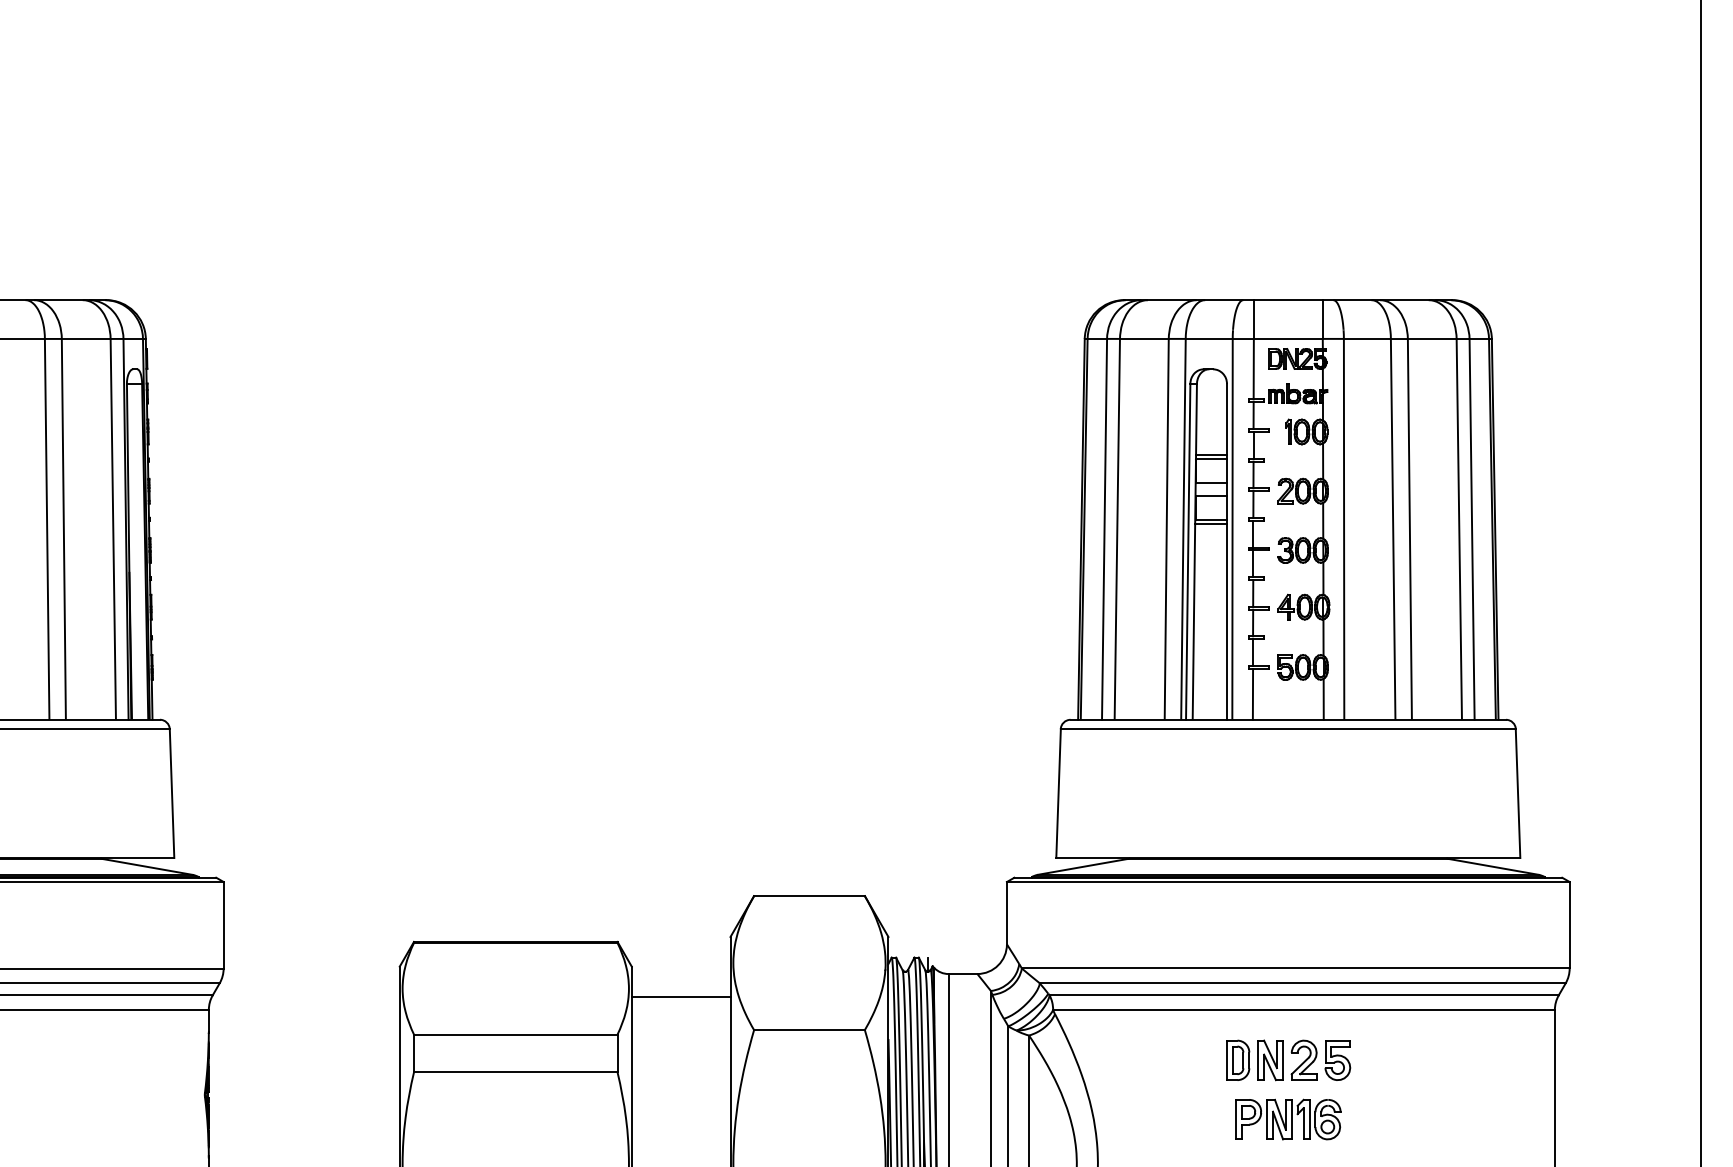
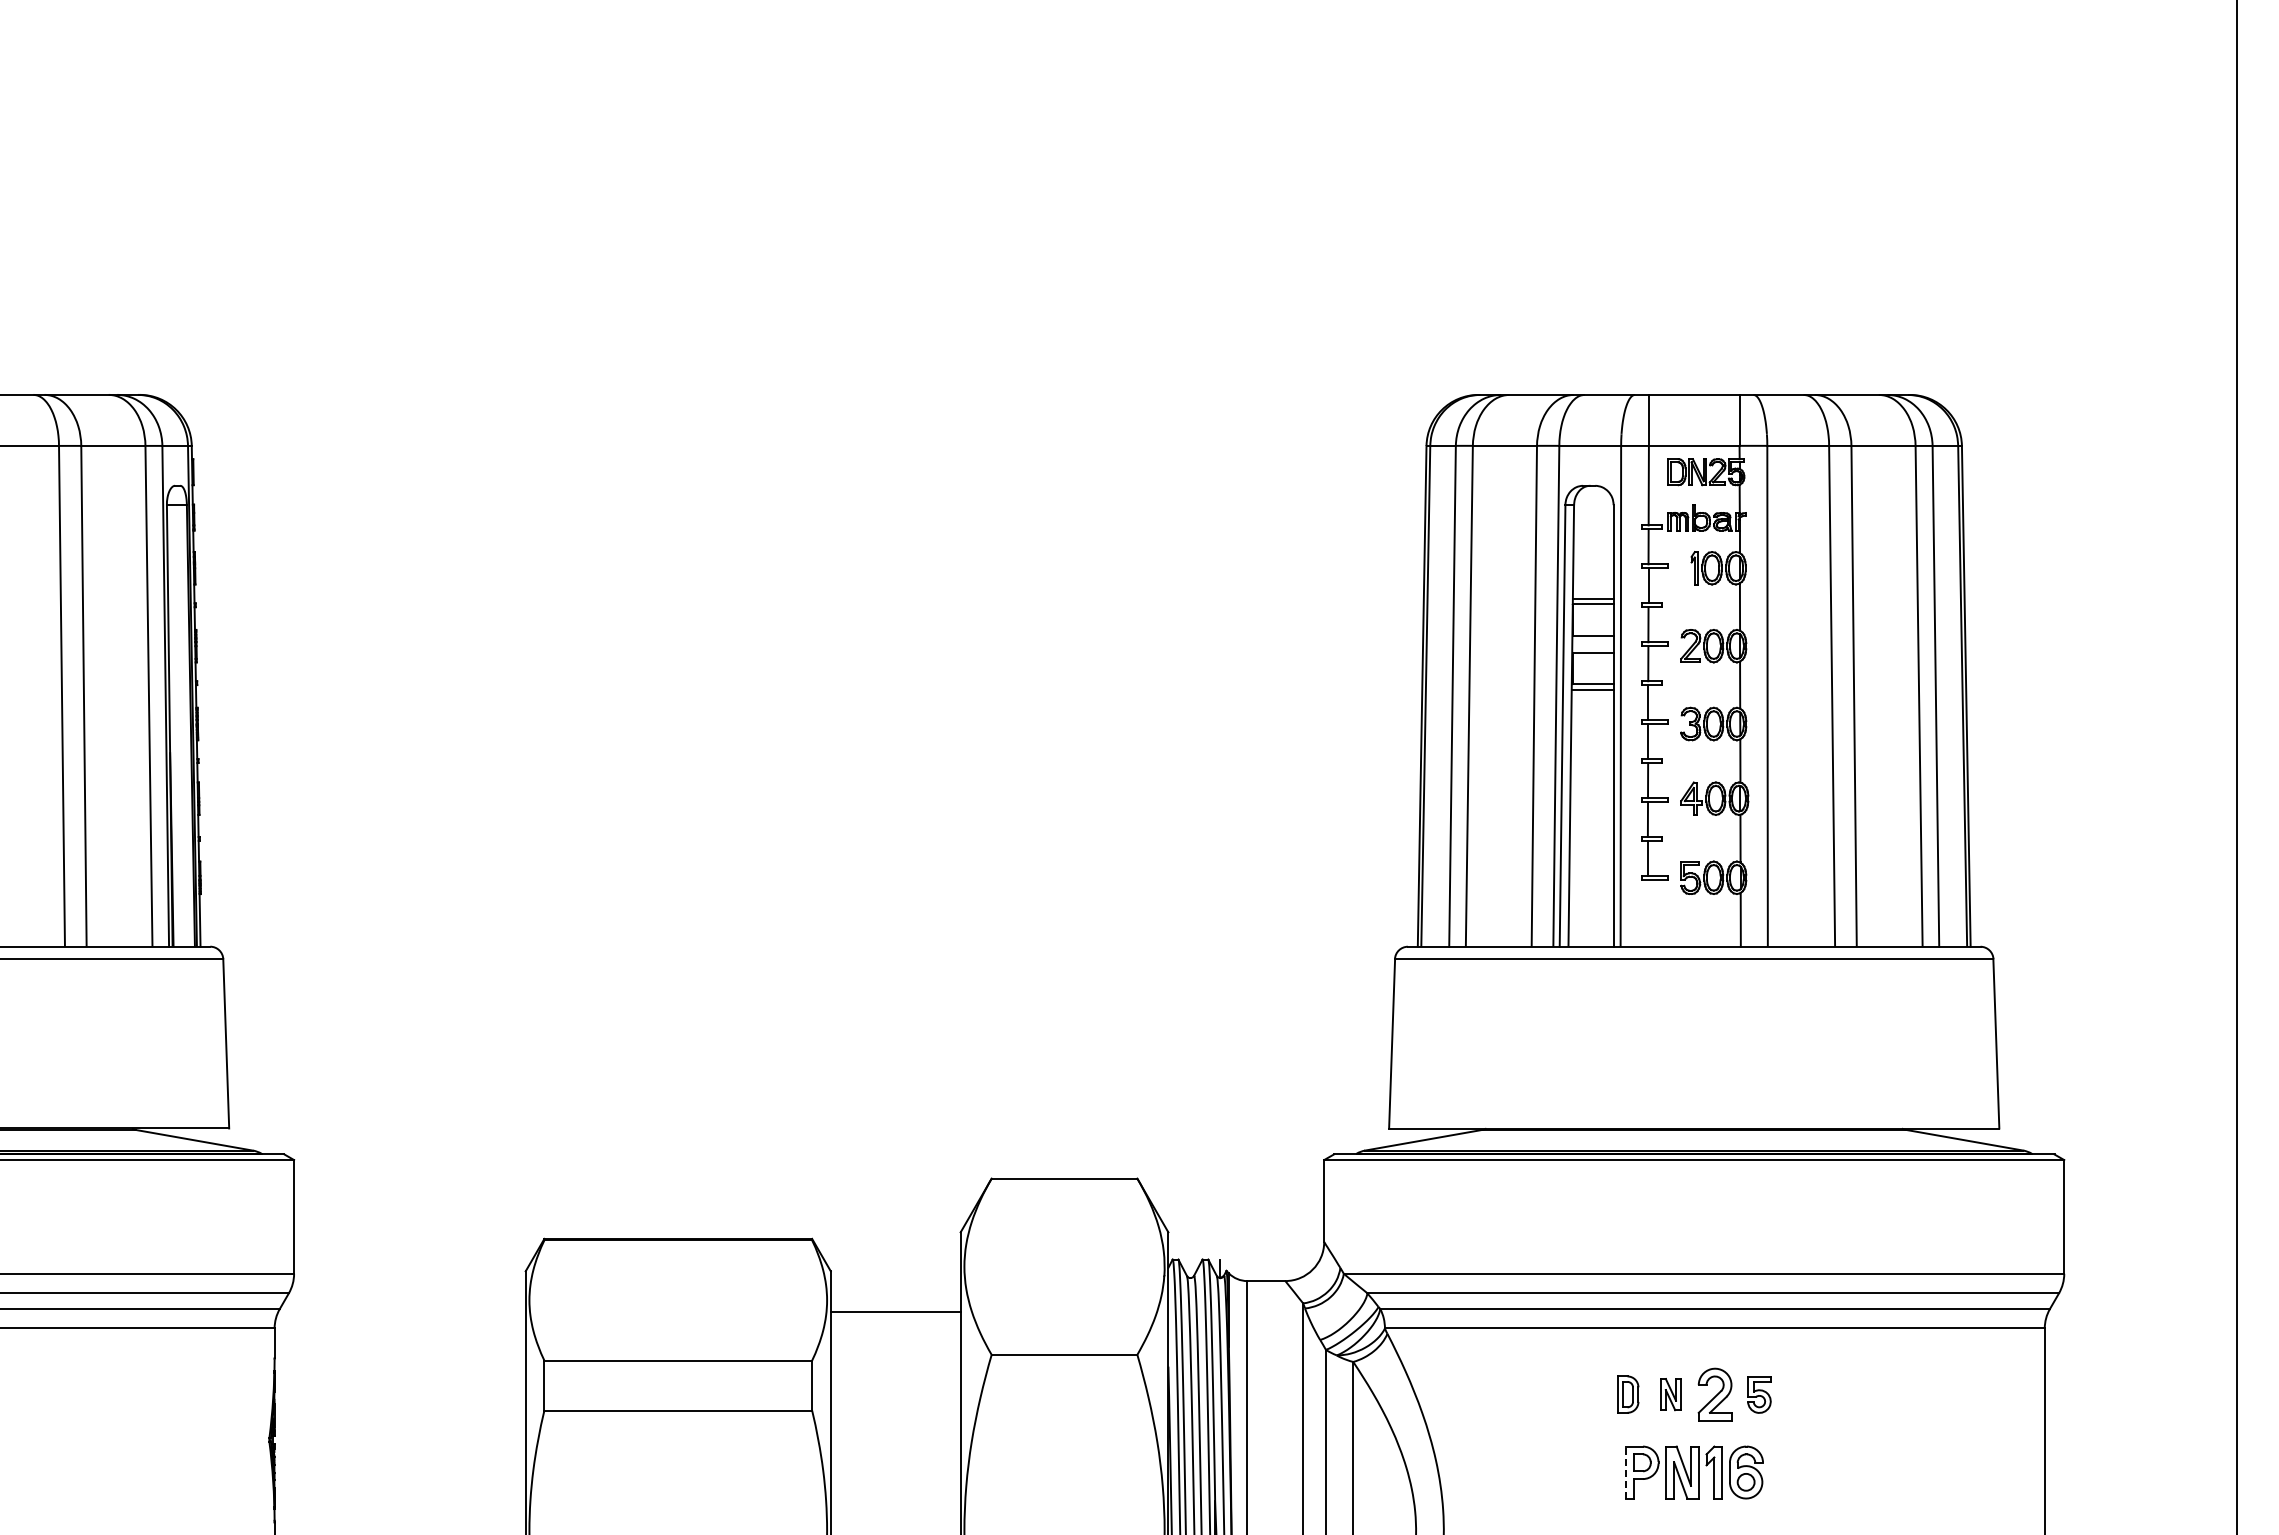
line: (1252, 693) -> (1647, 912), removed
part: (1237, 1060) -> (1627, 1394), size x0.7
part: (1270, 1060) -> (1670, 1394), size x0.6
part: (1337, 1060) -> (1759, 1394), size x0.7
line: (1236, 1119) -> (1626, 1472), solid -> dashed

